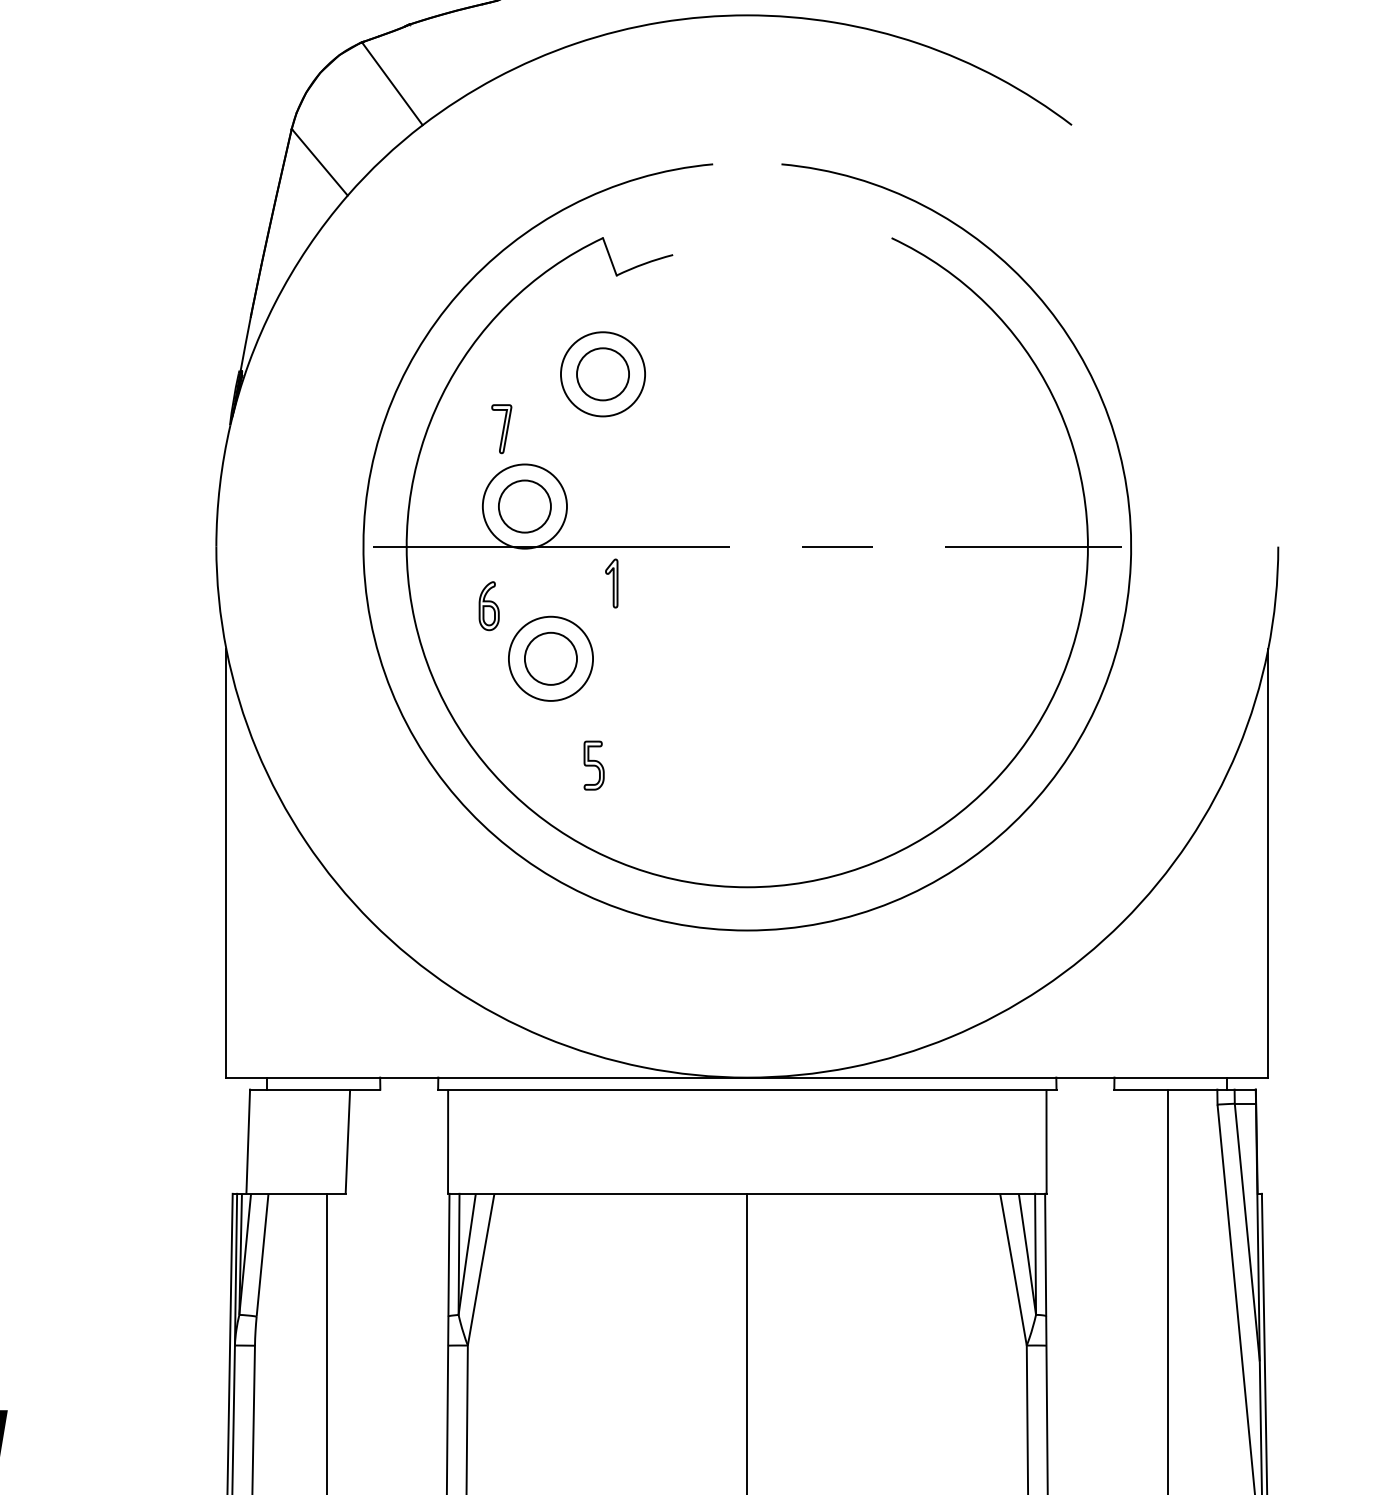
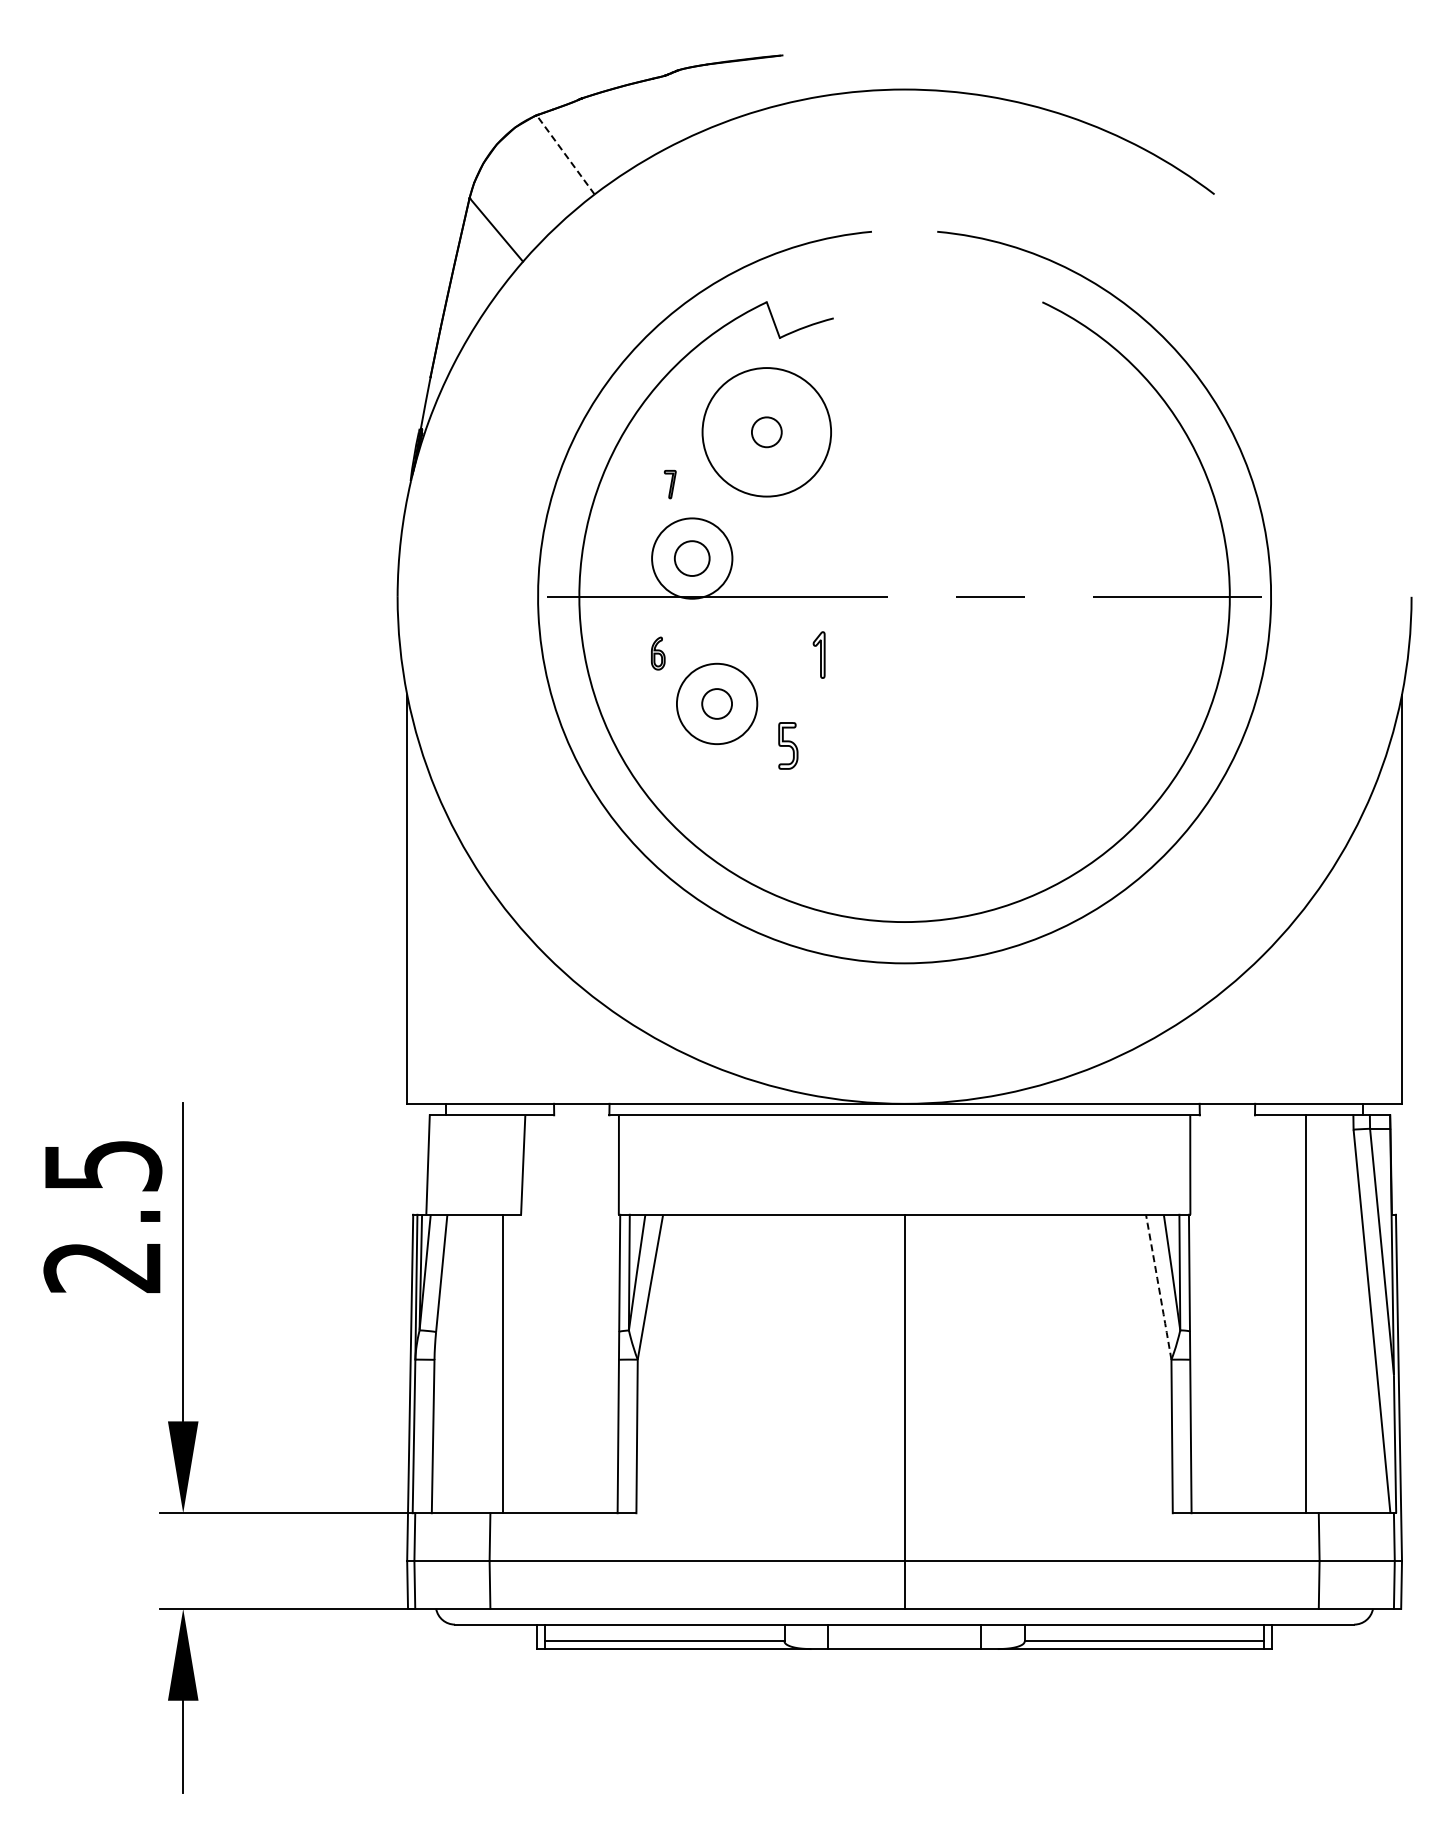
line: (392, 83) -> (565, 154), solid -> dashed
circle: (602, 374) -> (766, 432), size x0.6
circle: (602, 374) -> (766, 432), size x1.6
part: (502, 428) -> (670, 484), size x0.6
circle: (525, 506) -> (692, 558), size x0.7
part: (611, 582) -> (818, 654), moved
part: (489, 605) -> (658, 653), size x0.7
circle: (550, 658) -> (716, 703), size x0.6
part: (594, 765) -> (788, 745), moved
arc: (1013, 1269) -> (1158, 1287), solid -> dashed

